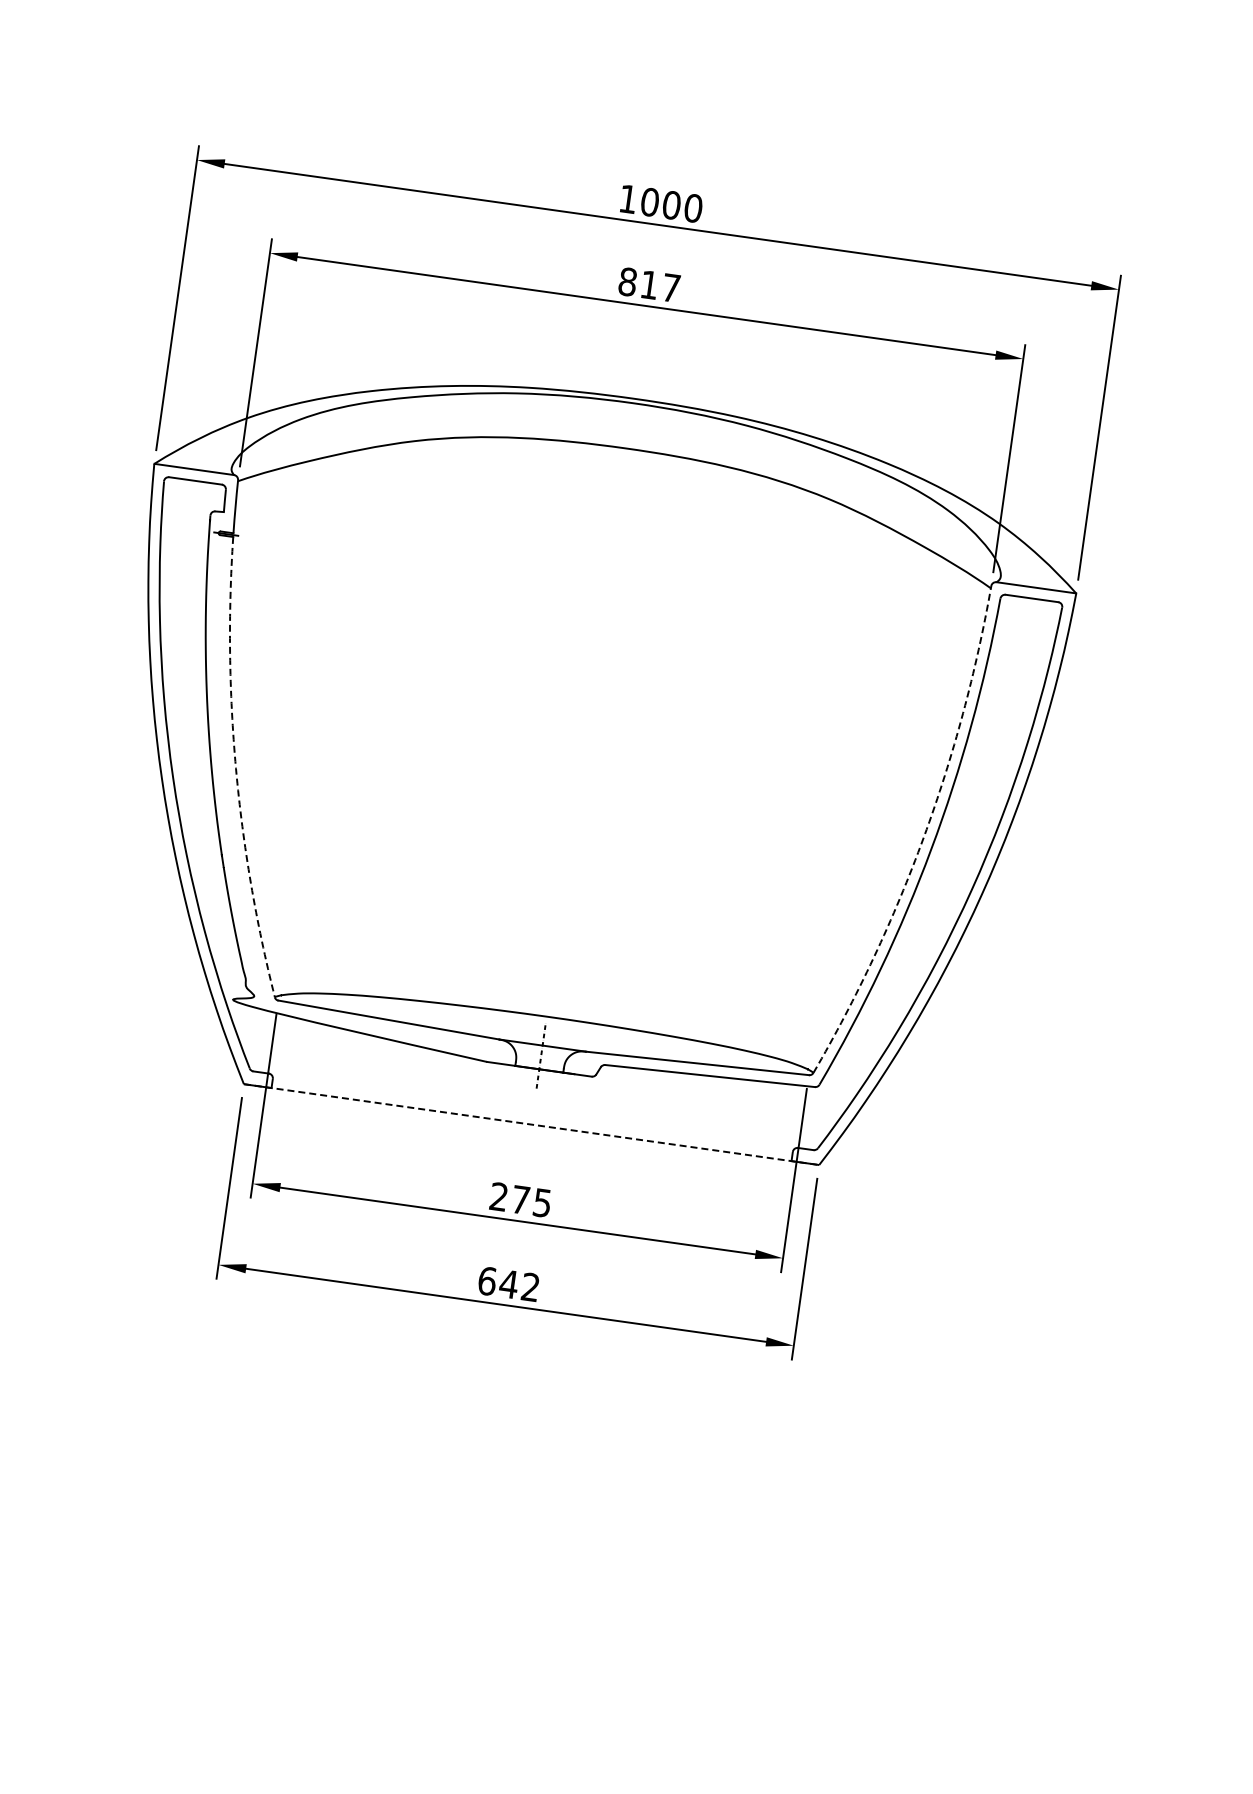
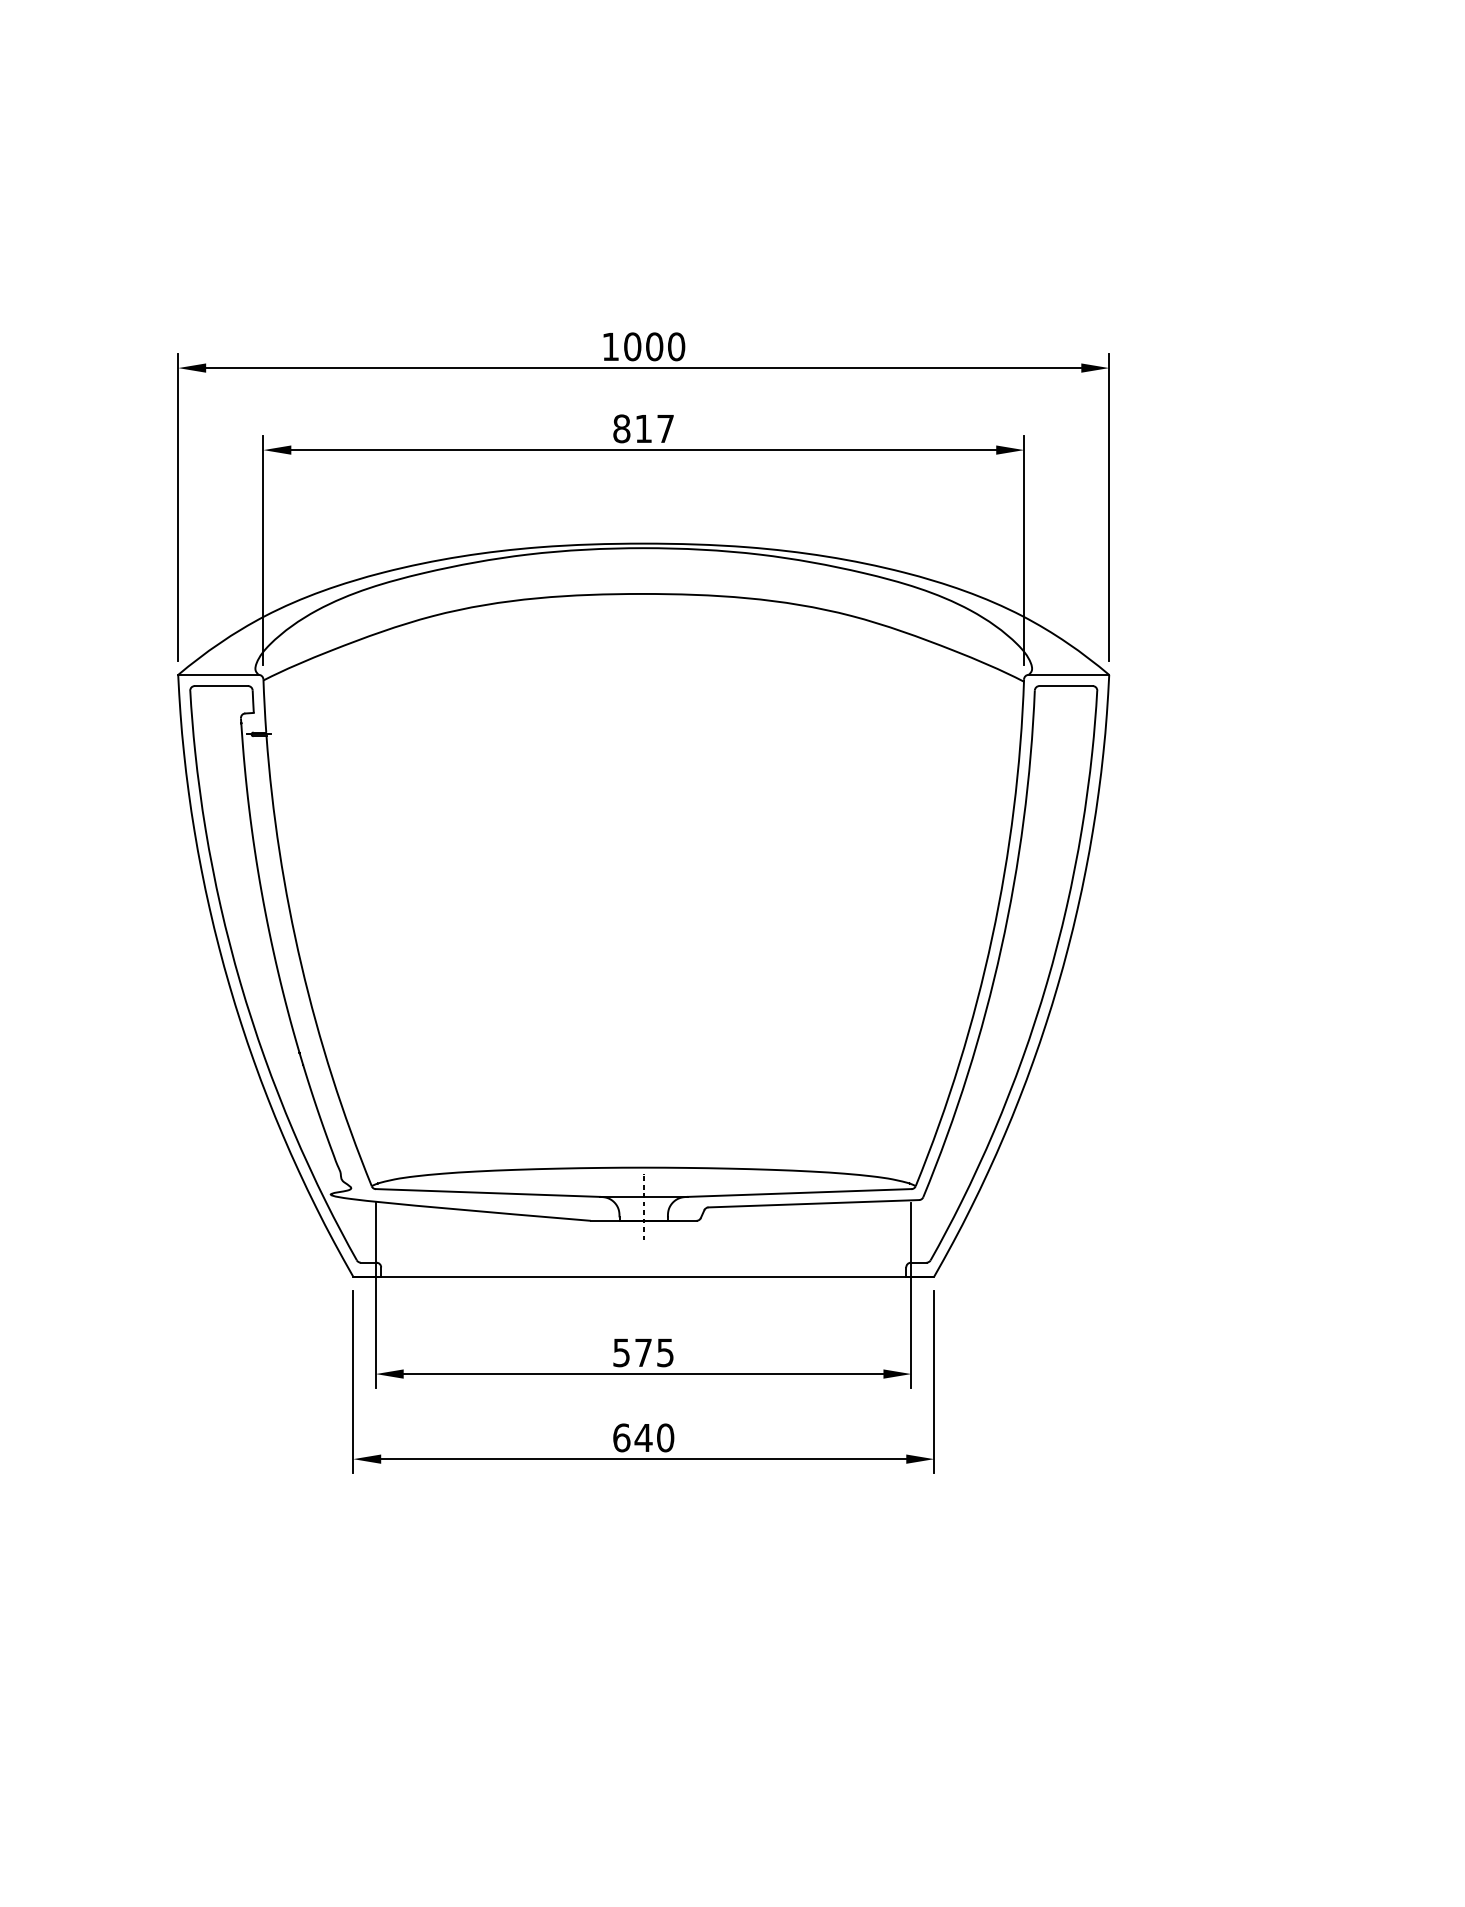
arc: (235, 768) -> (301, 965), dashed -> solid
arc: (924, 837) -> (992, 937), dashed -> solid
line: (532, 1124) -> (644, 1276), dashed -> solid
text: (498, 1196) -> (621, 1352), 275 -> 575
text: (530, 1286) -> (665, 1437), 642 -> 640

